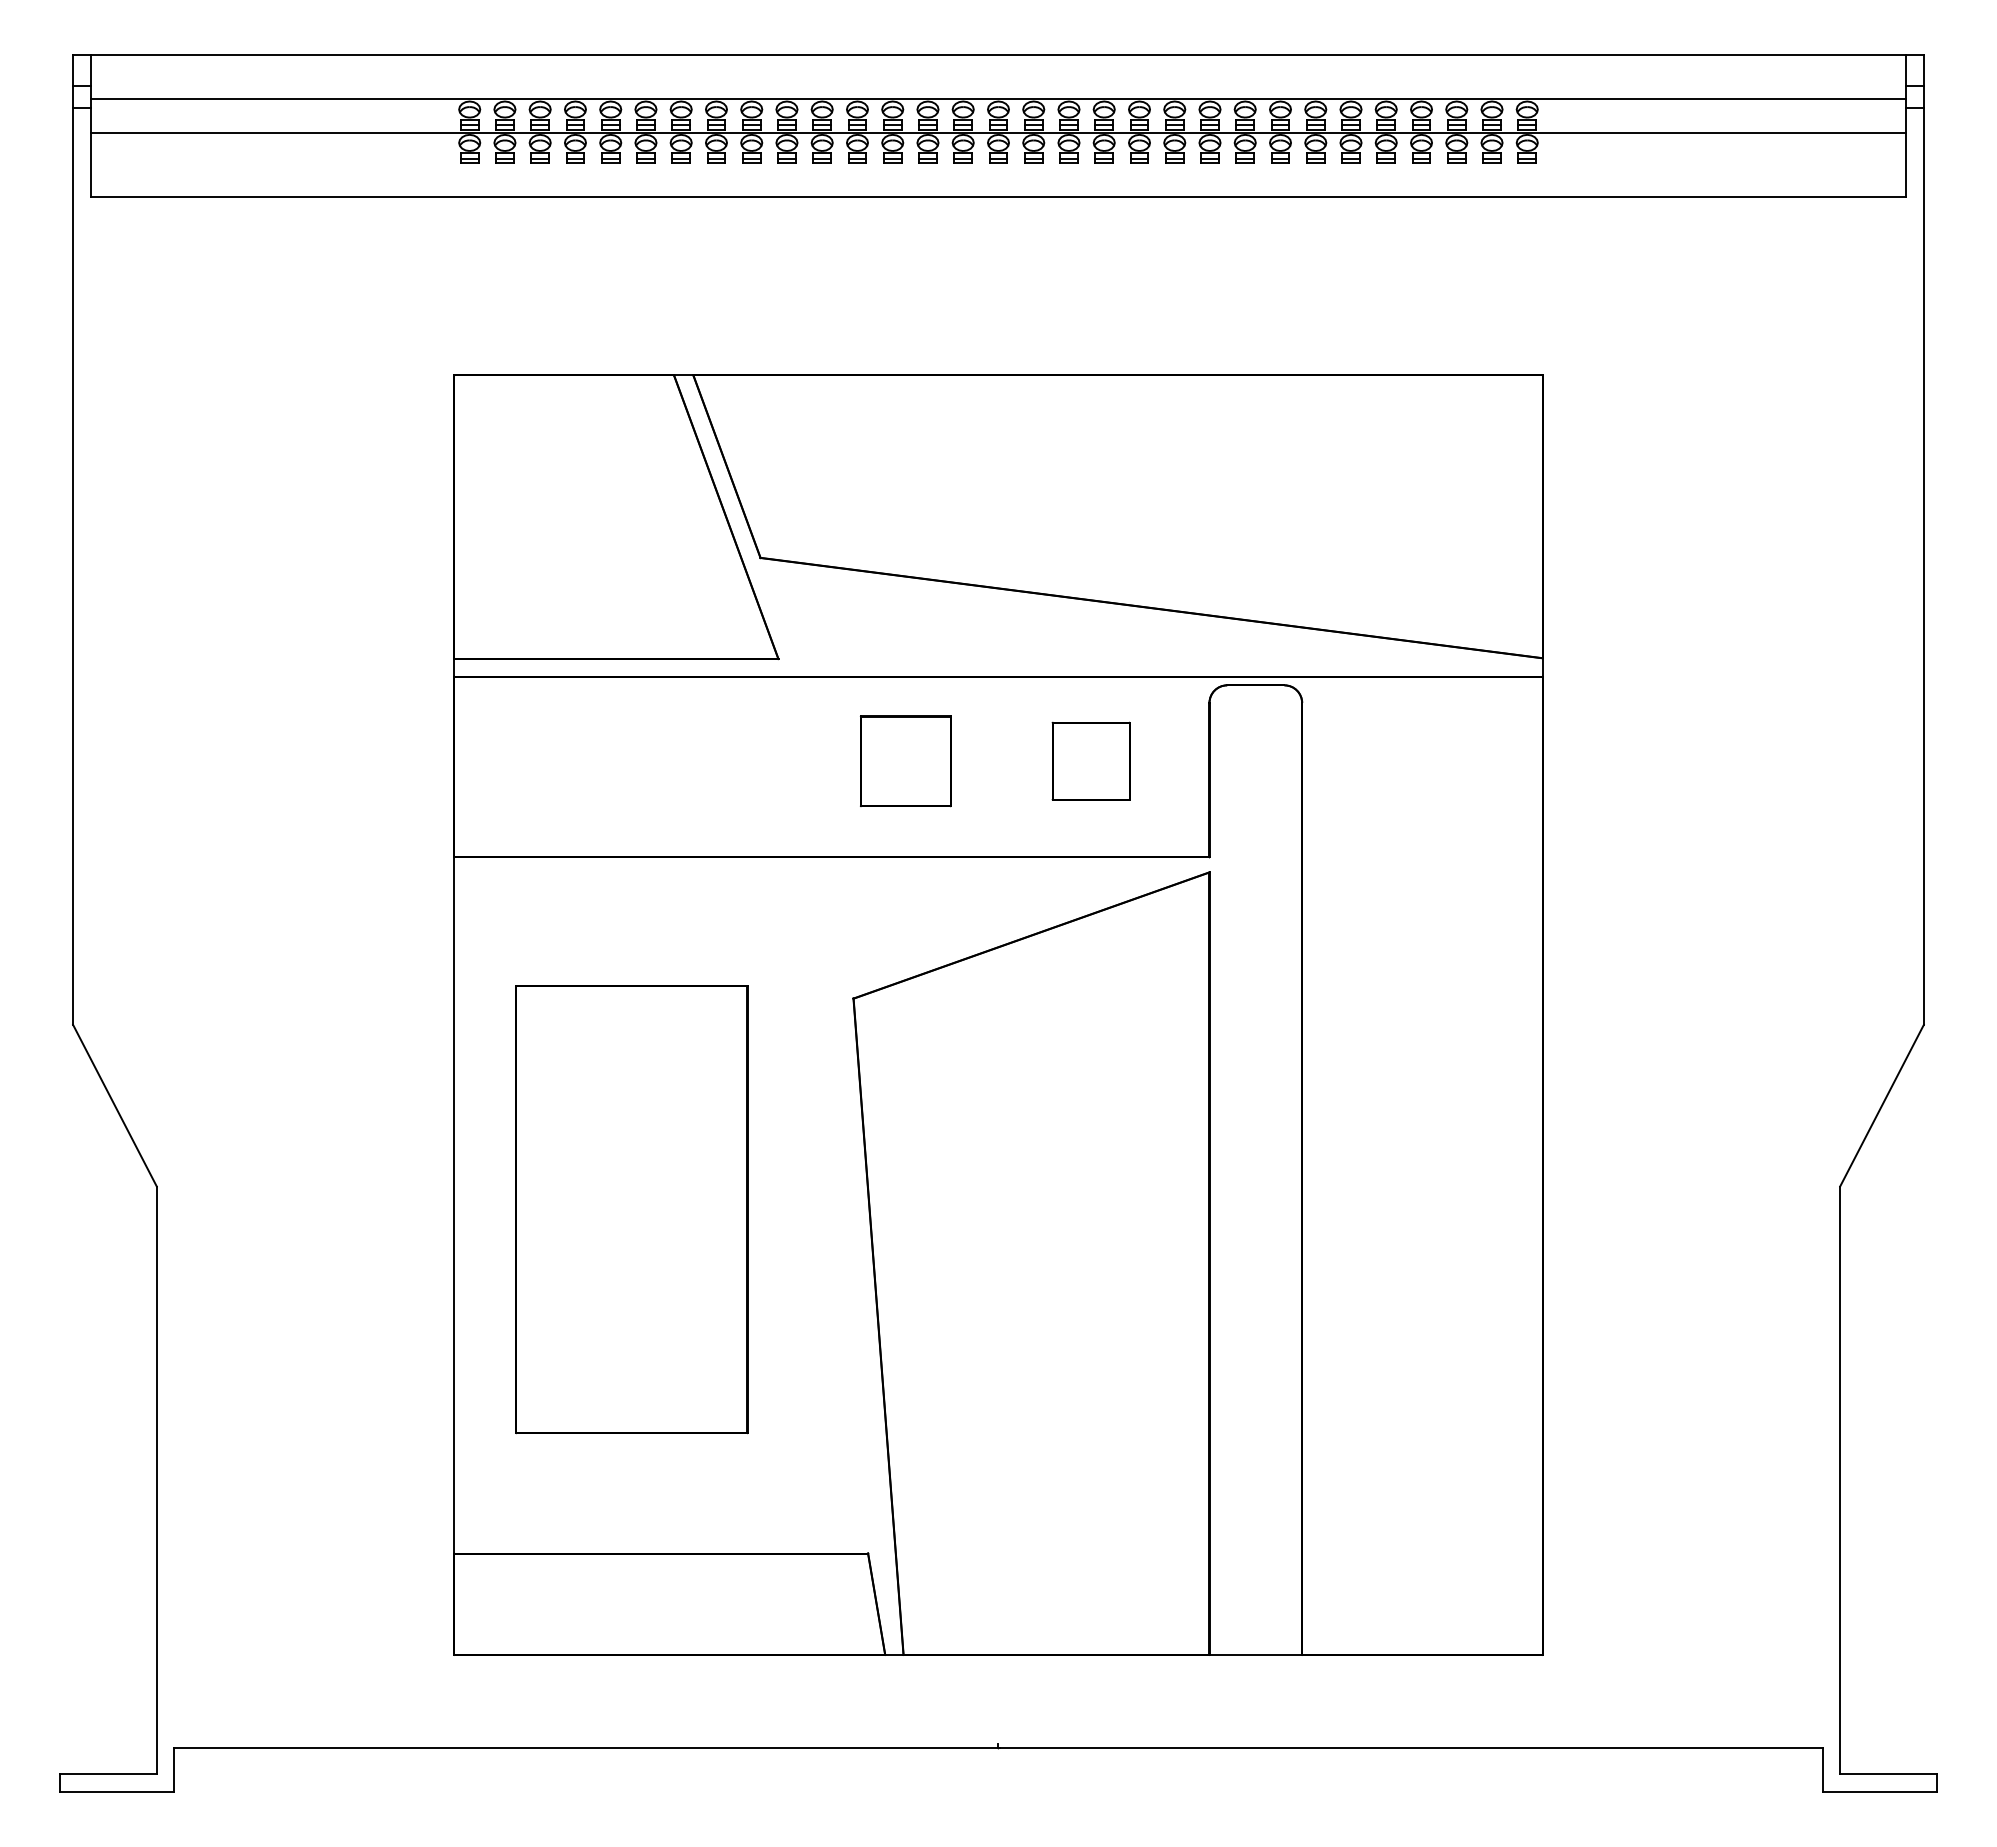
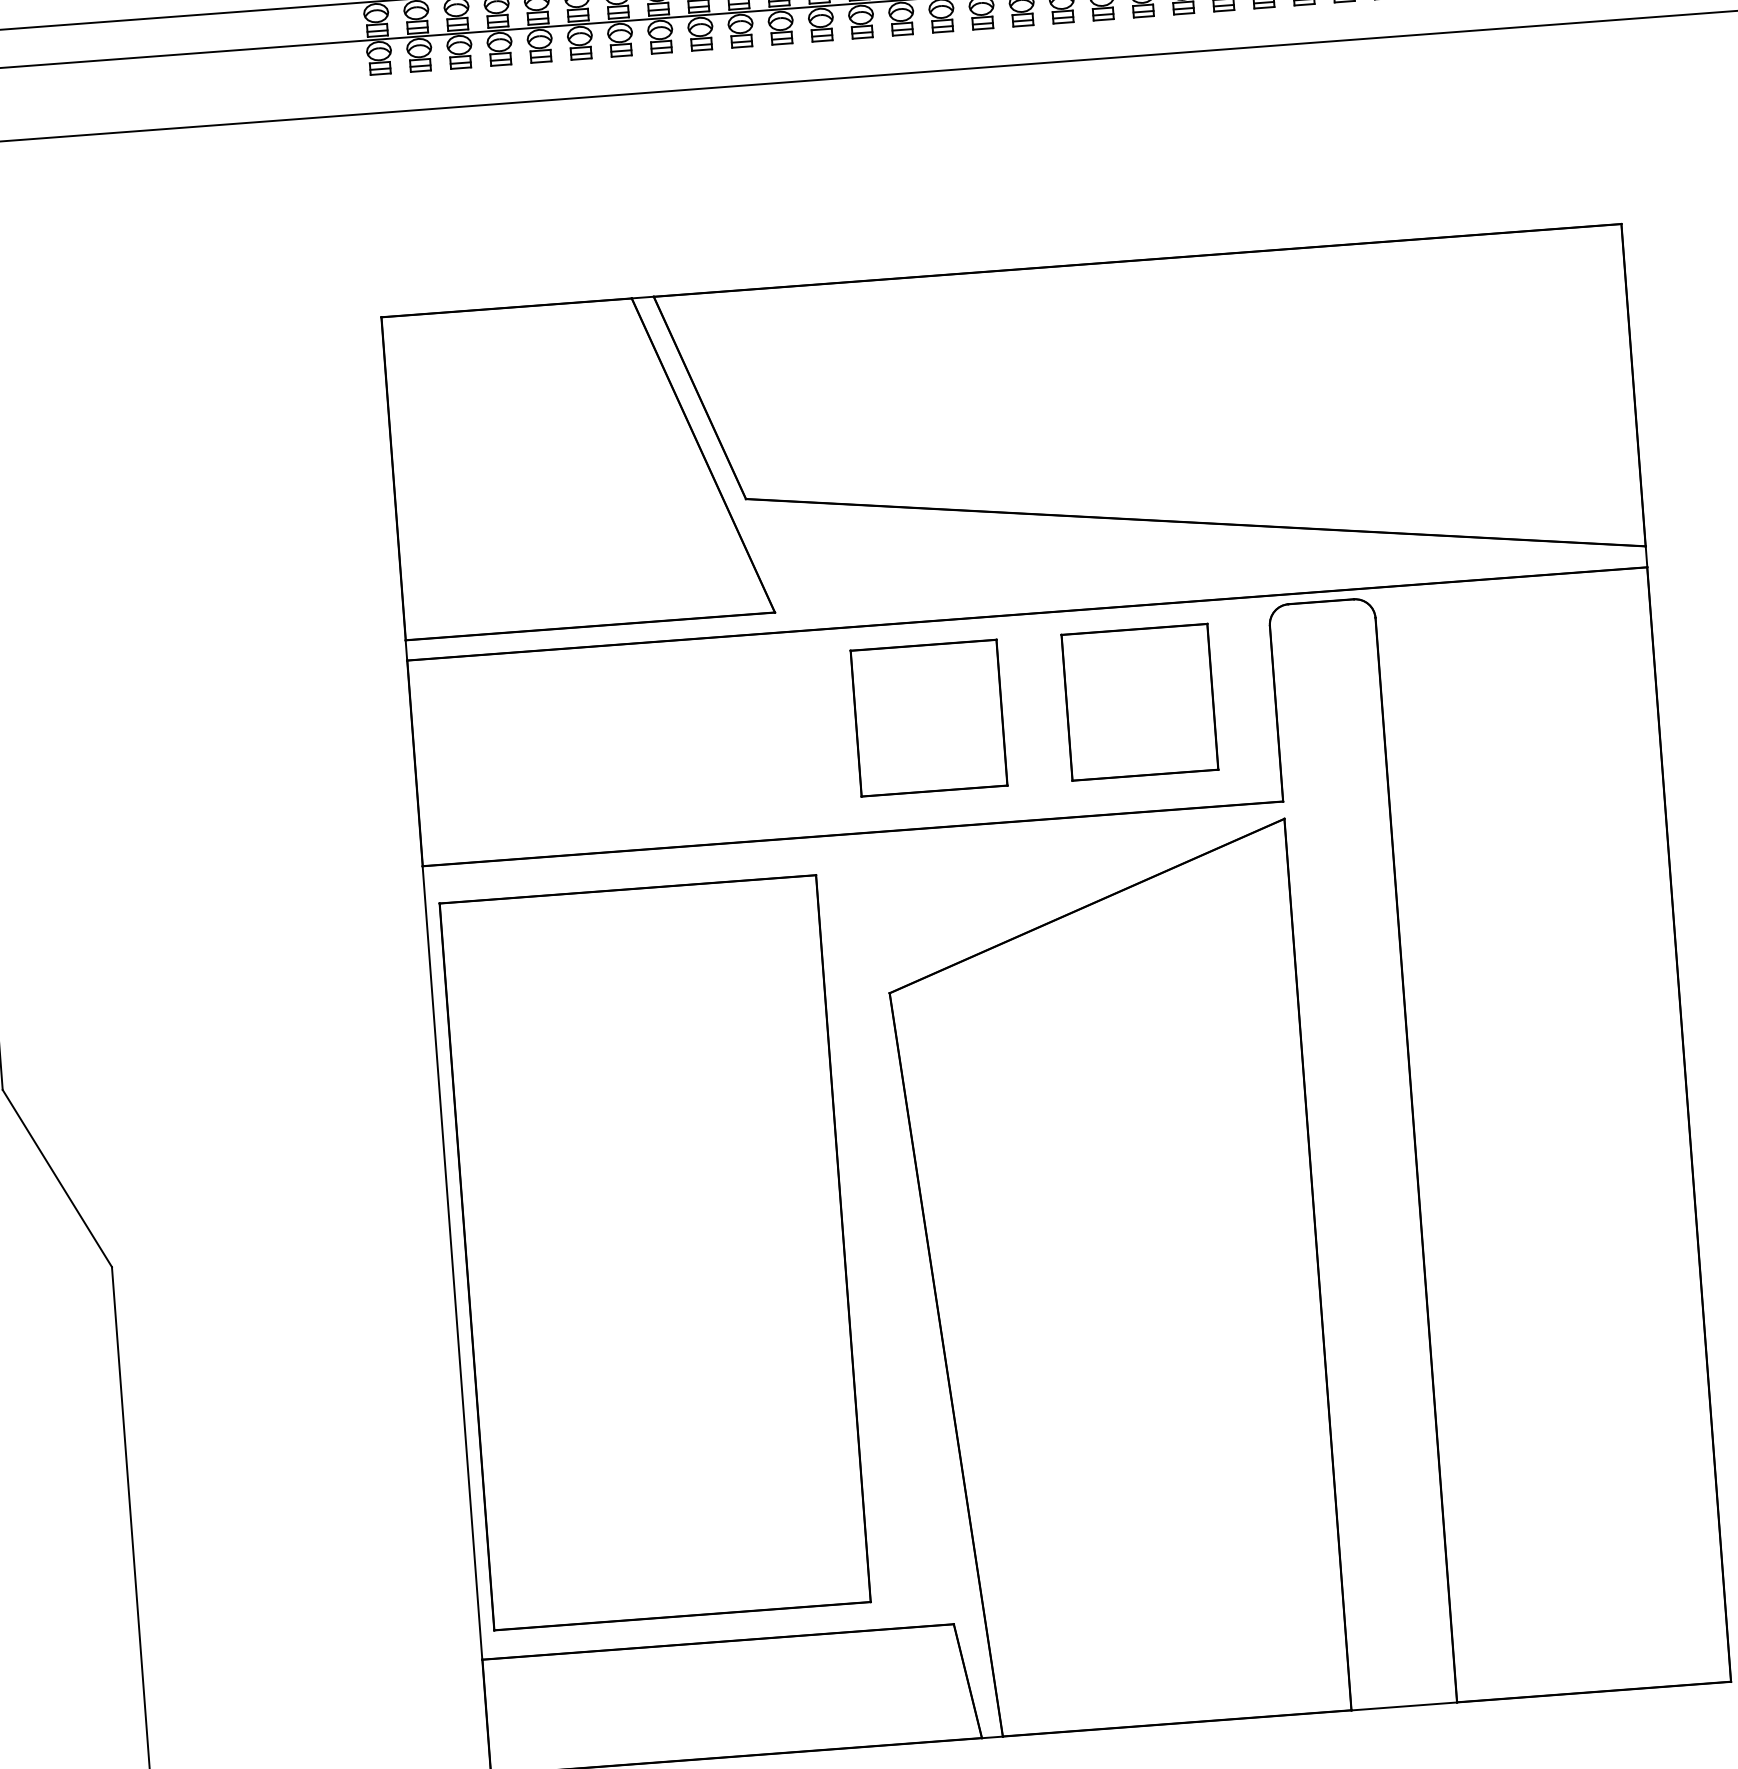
part: (905, 761) -> (928, 718), size x1.43
part: (1091, 761) -> (1140, 702), size x1.67
part: (631, 1209) -> (654, 1252), size x1.43

